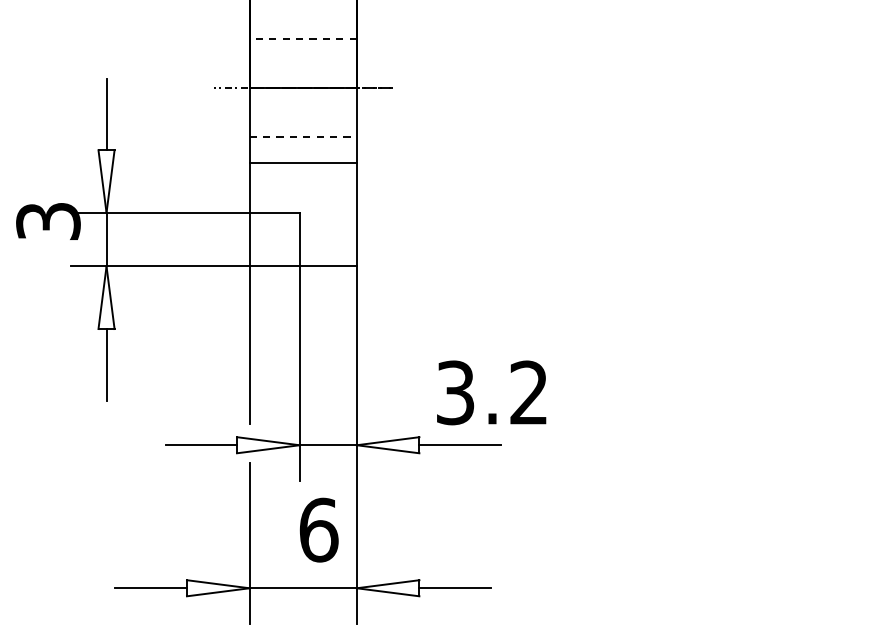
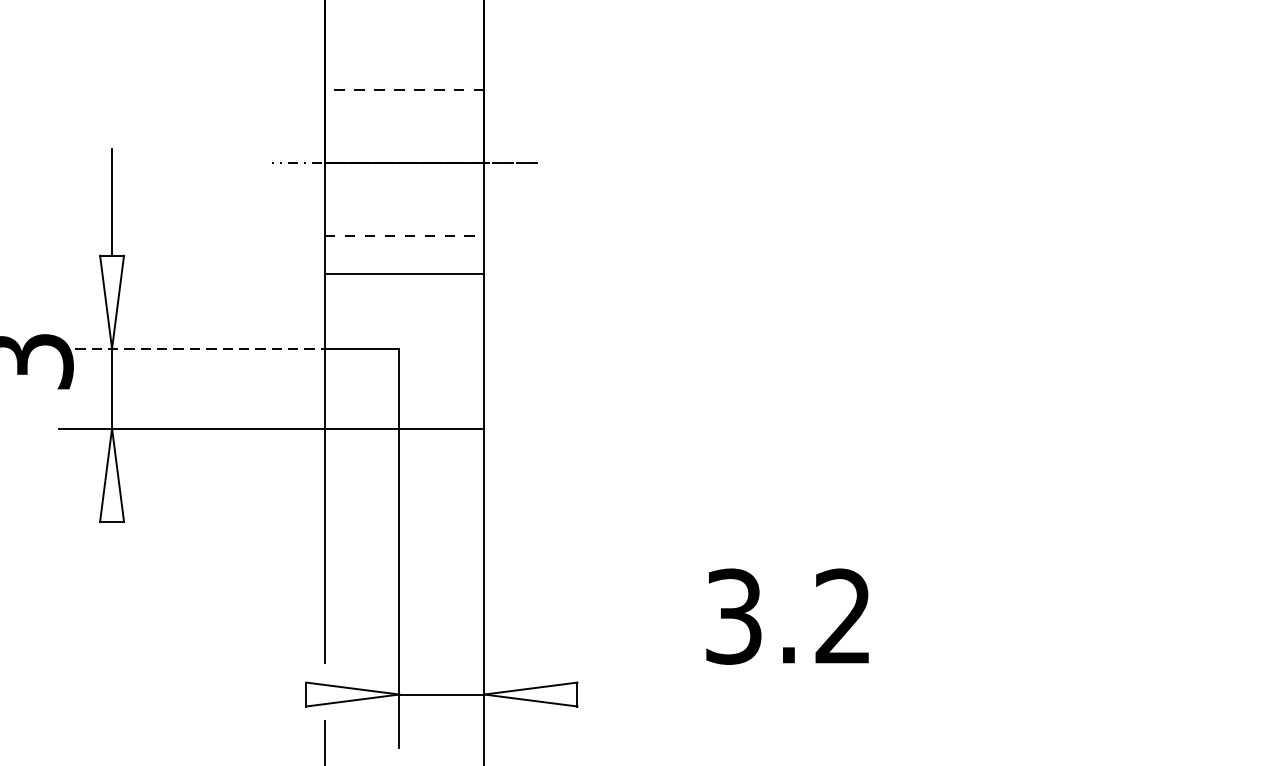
line: (160, 212) -> (192, 348), solid -> dashed
line: (106, 364) -> (112, 574), removed
text: (491, 392) -> (787, 616), moved
line: (201, 445) -> (253, 694), removed
line: (460, 445) -> (638, 694), removed

